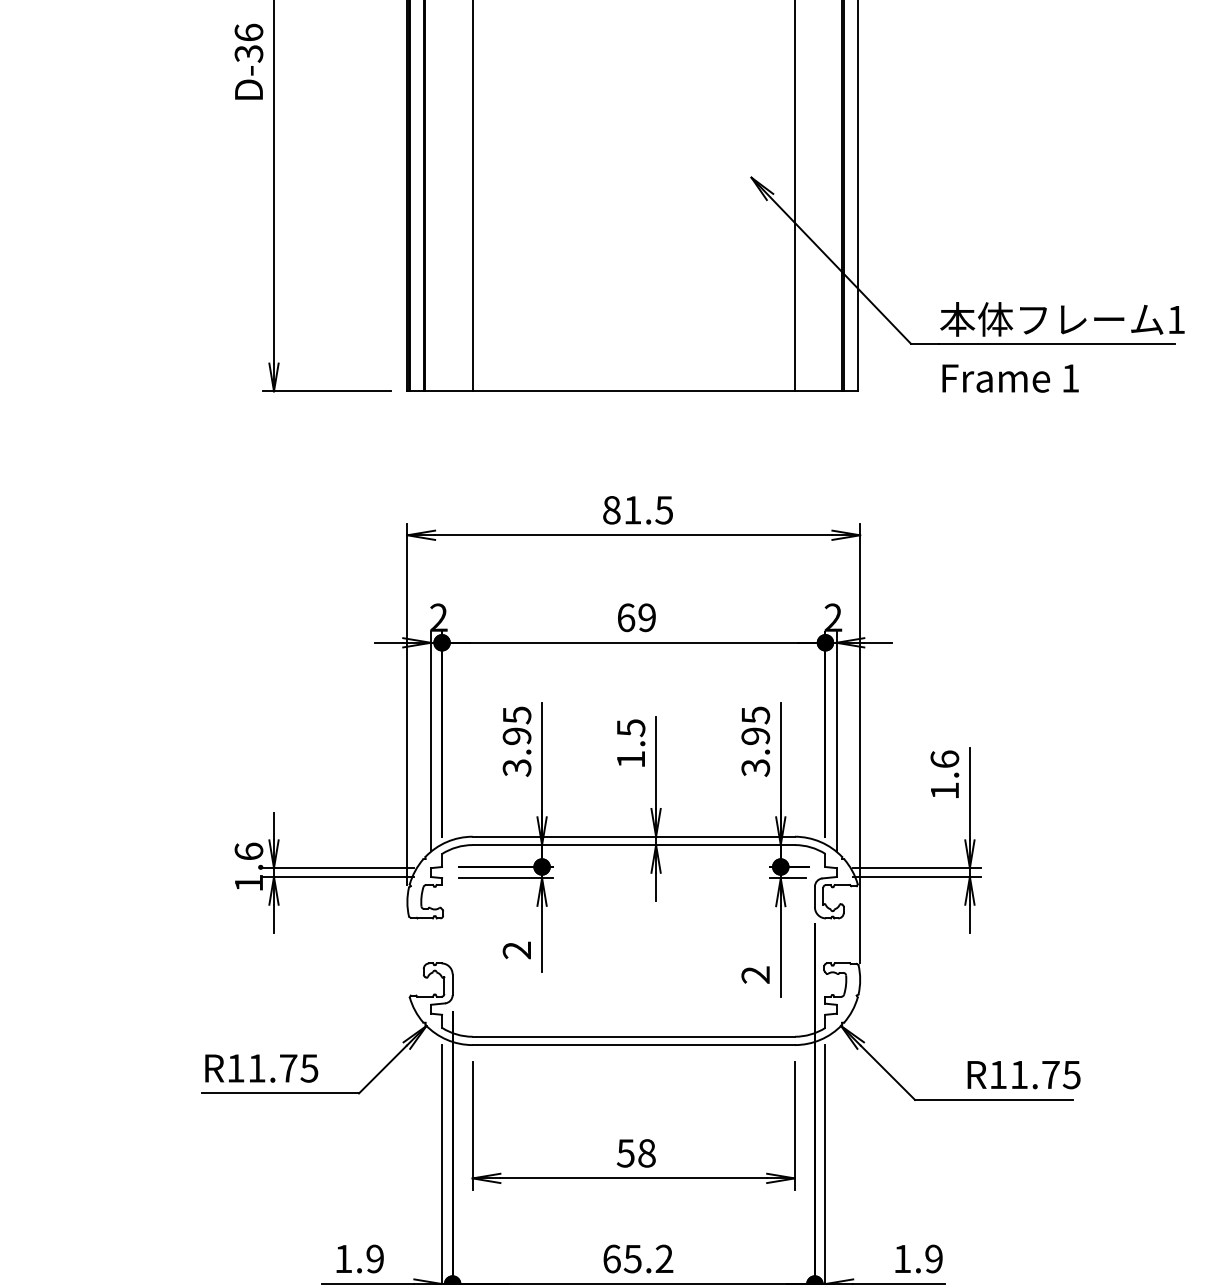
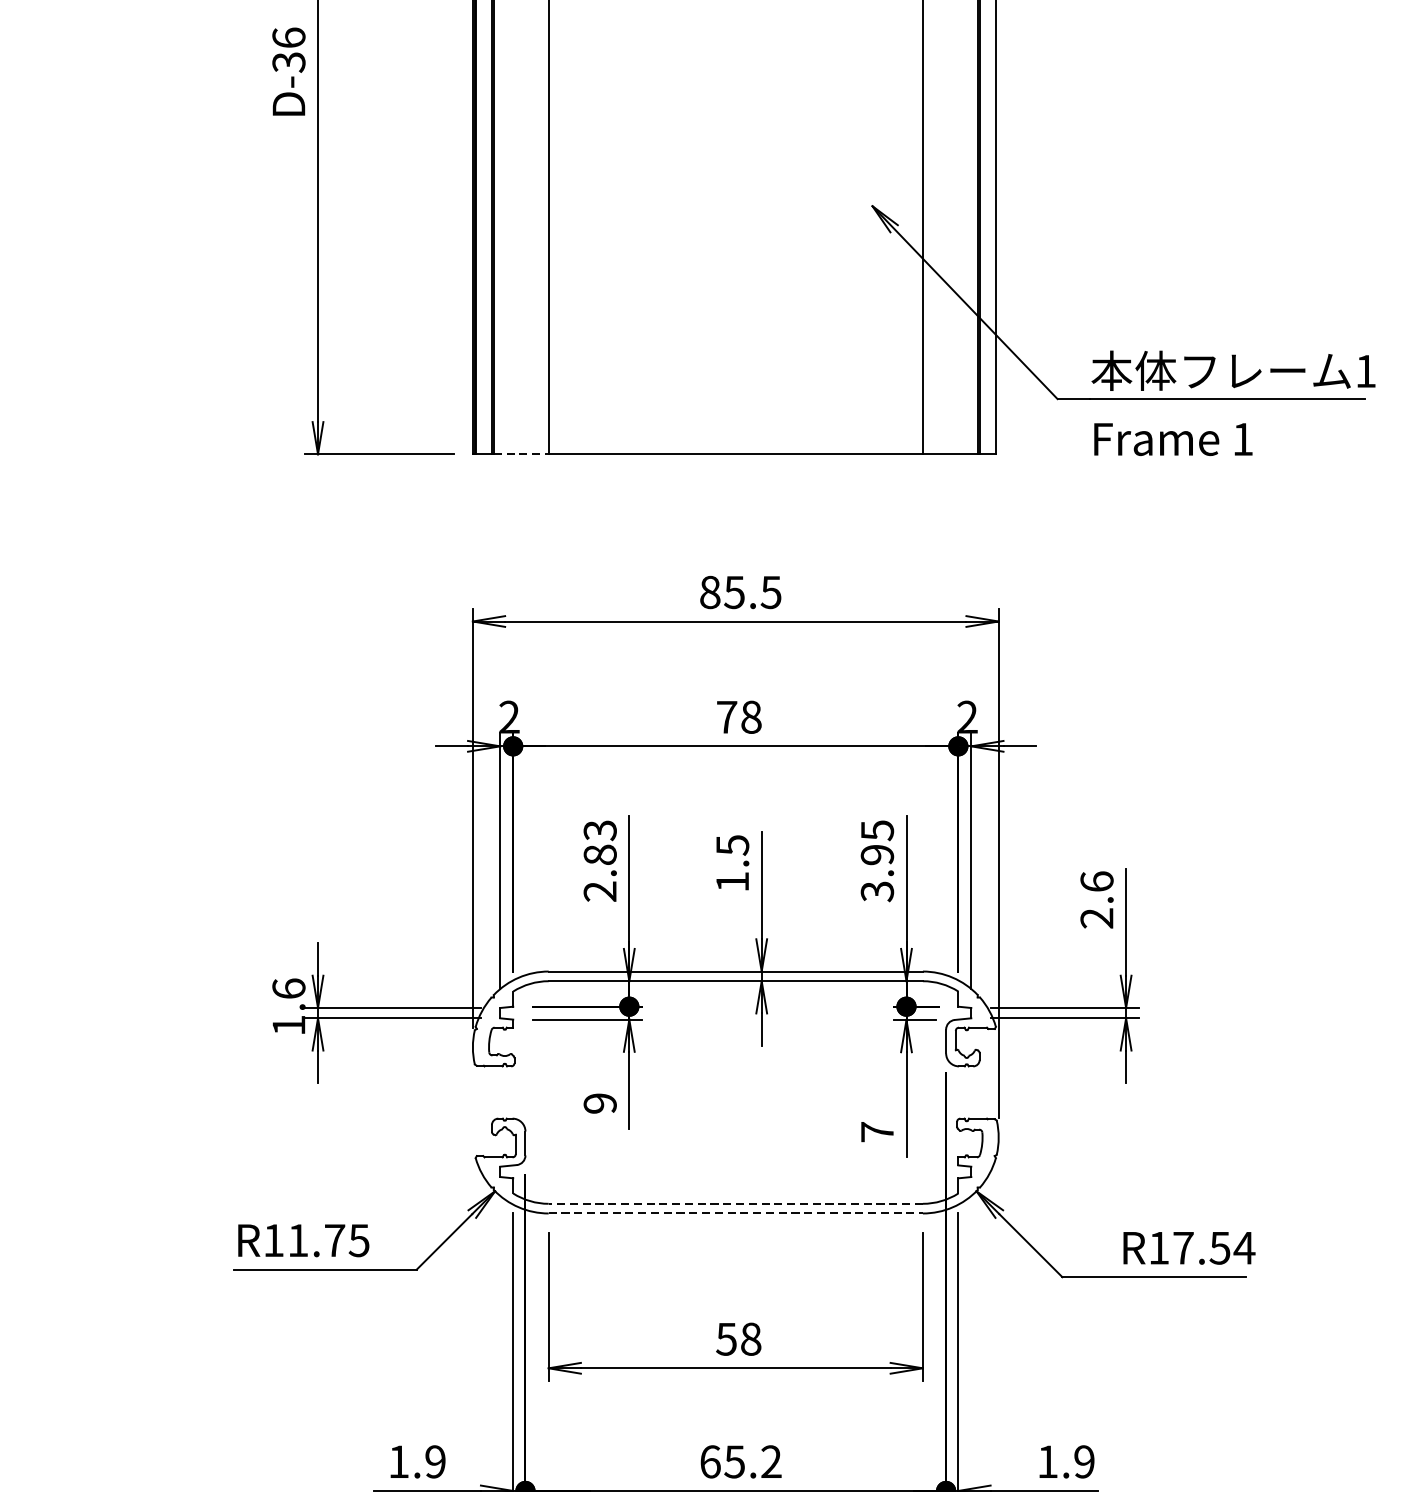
line: (449, 391) -> (521, 454), solid -> dashed
text: (632, 510) -> (734, 592), 81.5 -> 85.5
text: (636, 617) -> (738, 716), 69 -> 78
text: (516, 741) -> (599, 860), 3.95 -> 2.83
text: (944, 790) -> (1096, 917), 1.6 -> 2.6
text: (517, 950) -> (600, 1103), 2 -> 9
text: (755, 974) -> (877, 1131), 2 -> 7
line: (633, 1036) -> (735, 1203), solid -> dashed
line: (634, 1045) -> (736, 1213), solid -> dashed
text: (1045, 1075) -> (1213, 1248), R11.75 -> R17.54

